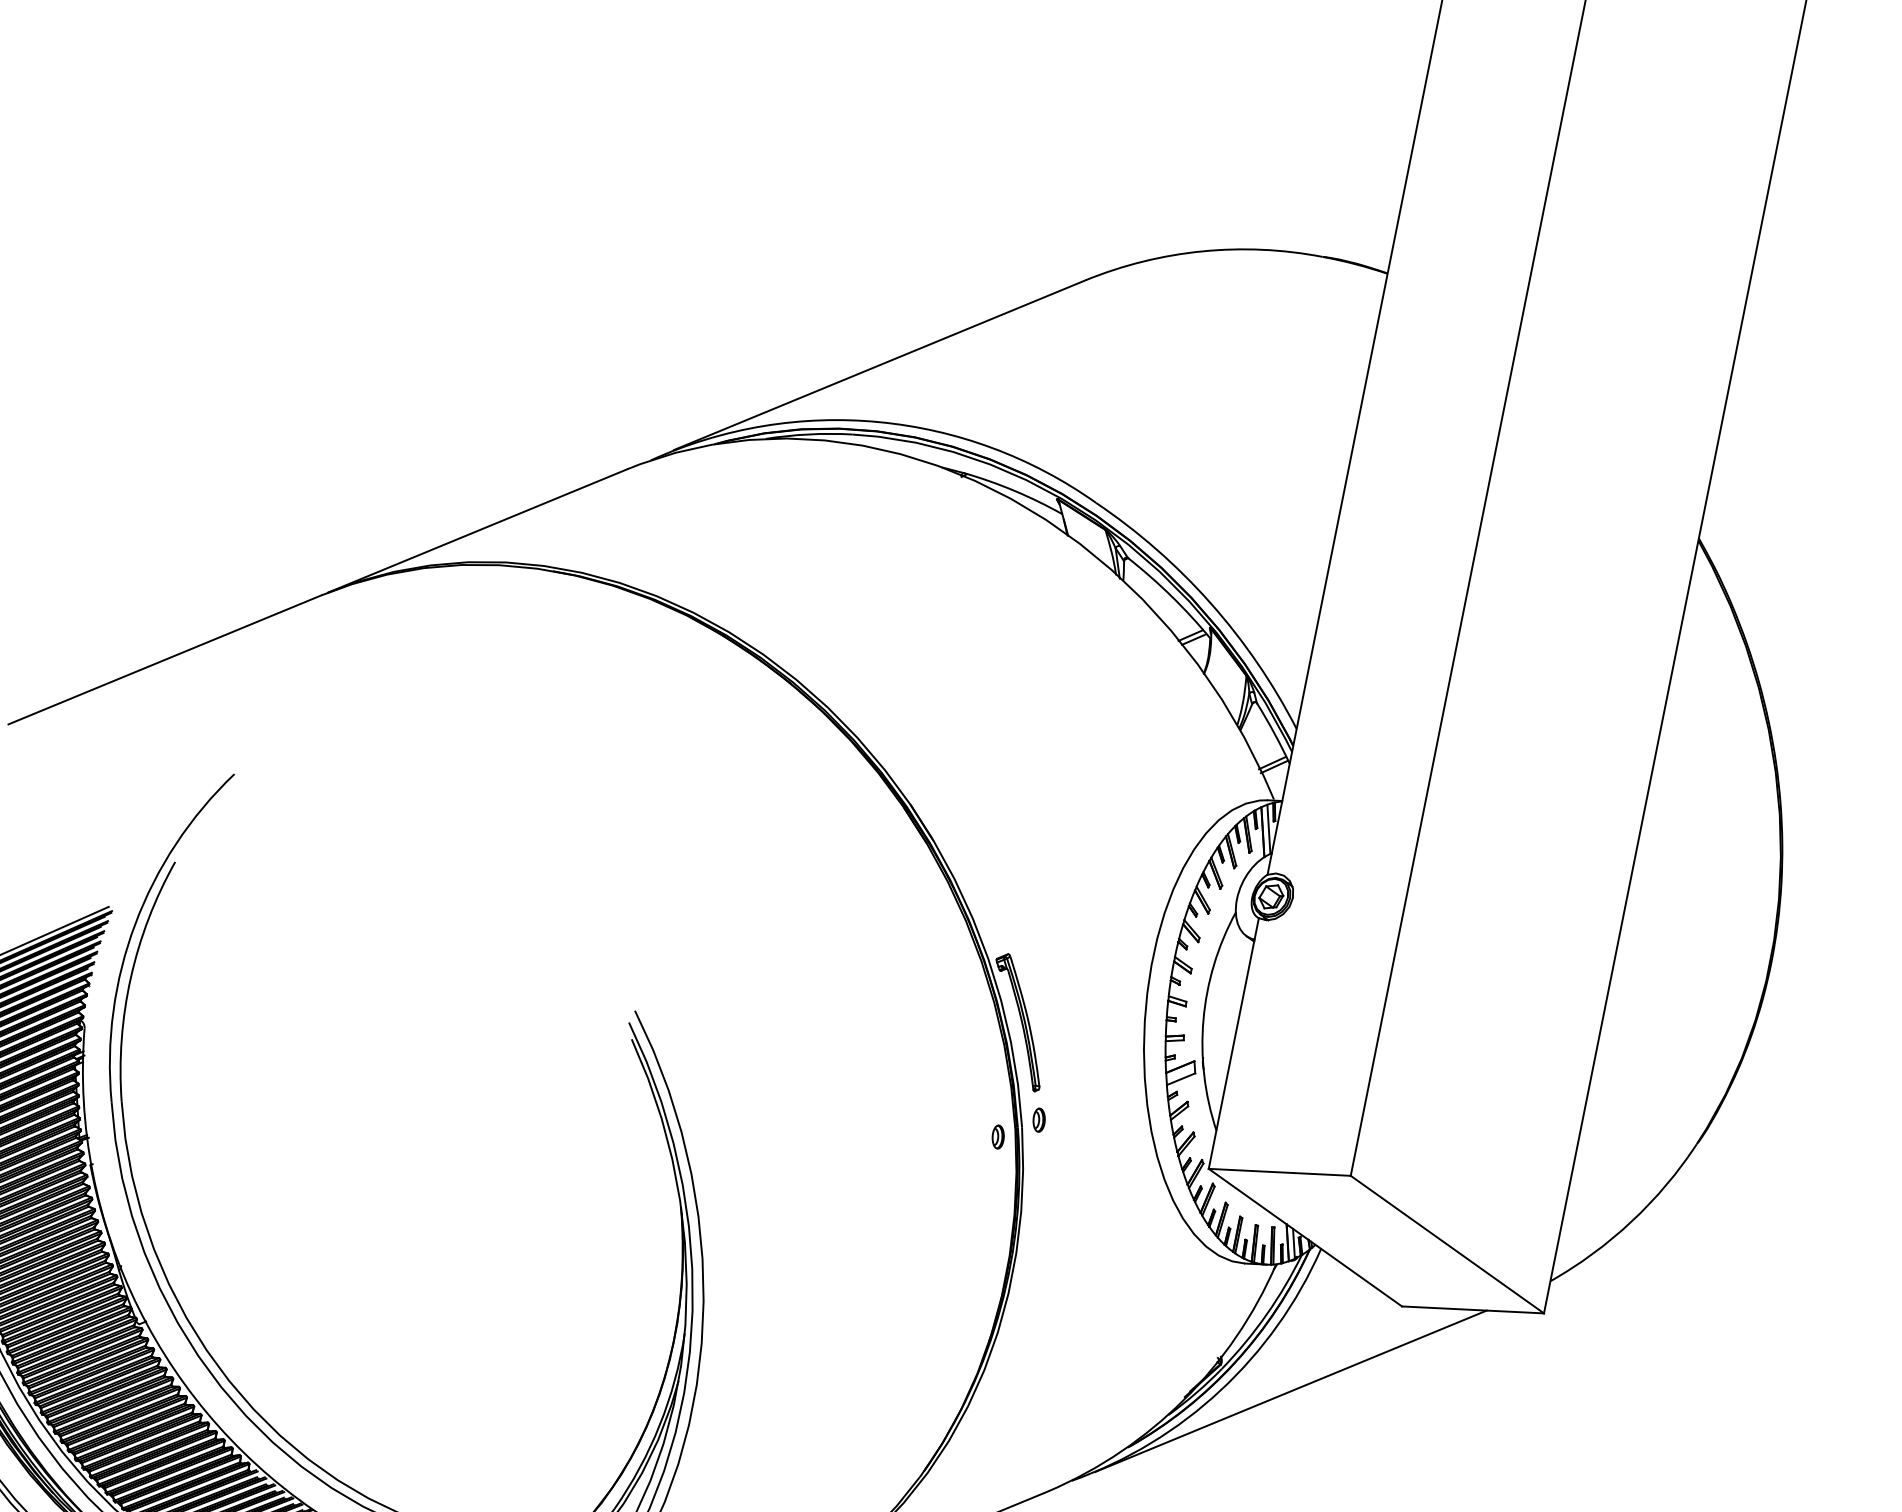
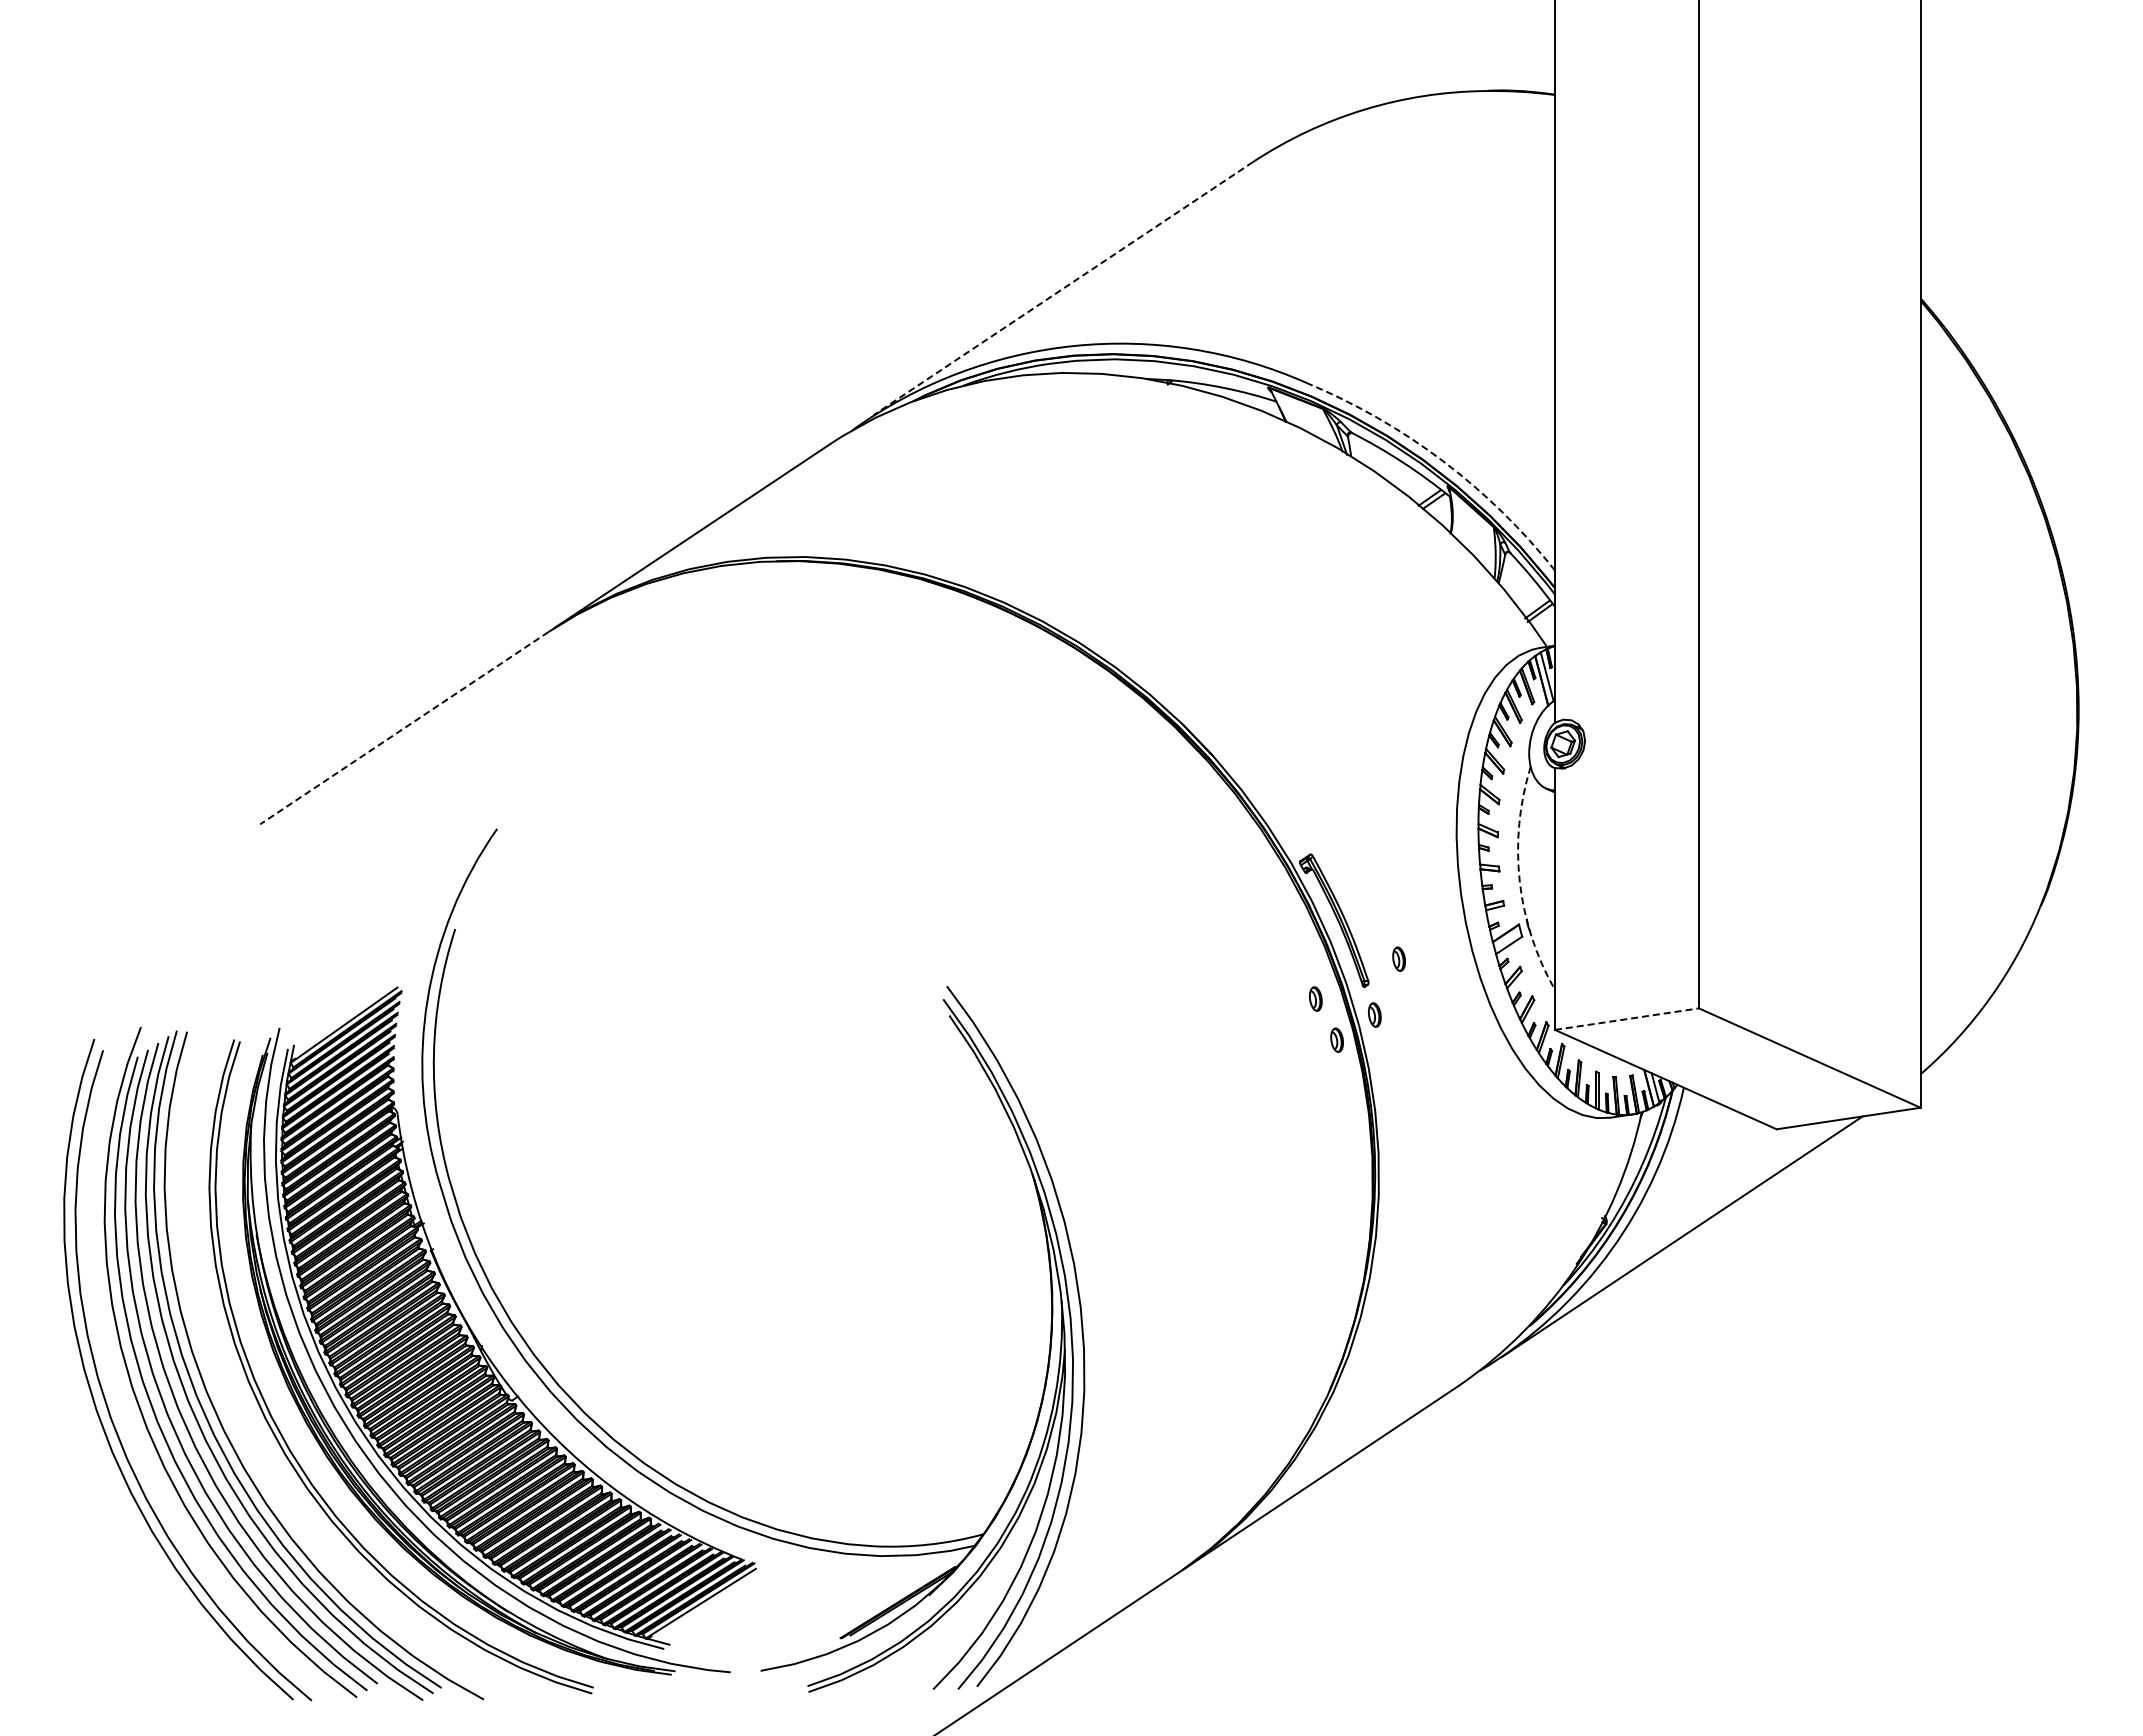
line: (879, 364) -> (1062, 288), solid -> dashed
arc: (1210, 603) -> (1443, 461), solid -> dashed
line: (164, 660) -> (403, 728), solid -> dashed
arc: (1203, 1020) -> (1519, 881), solid -> dashed
part: (1072, 1070) -> (1398, 958), added
part: (985, 1092) -> (1315, 998), added
line: (1279, 1172) -> (1626, 1019), solid -> dashed

